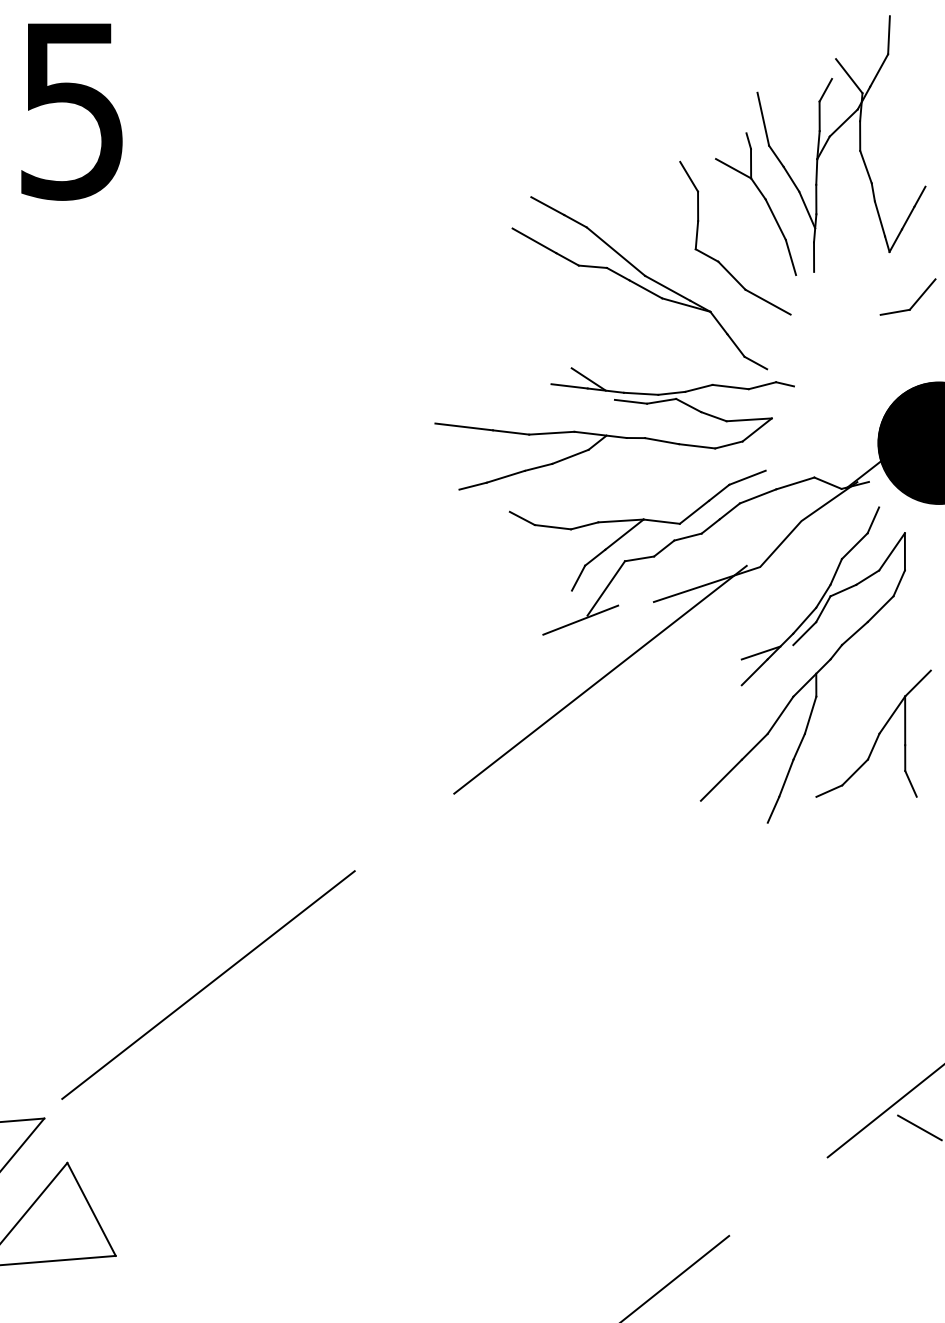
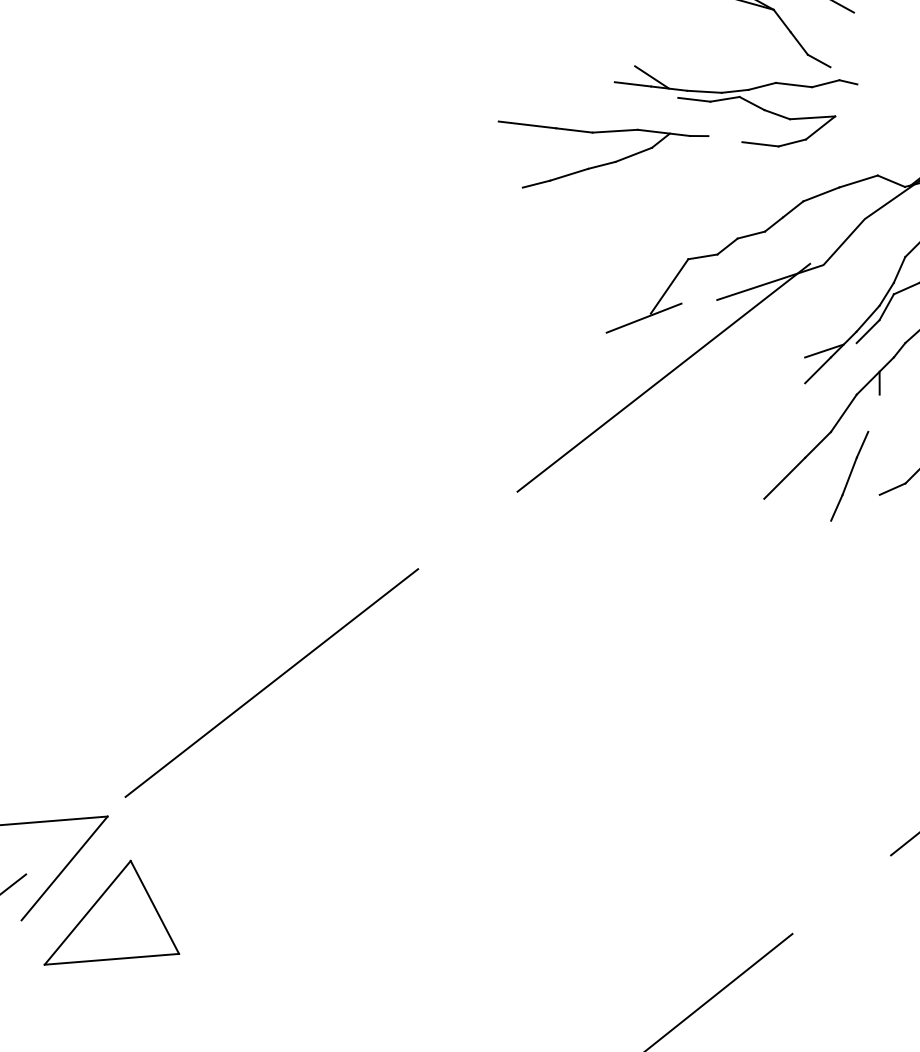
line: (662, 441) -> (725, 139), removed
part: (637, 530) -> (700, 228), removed
line: (810, 714) -> (873, 412), removed

